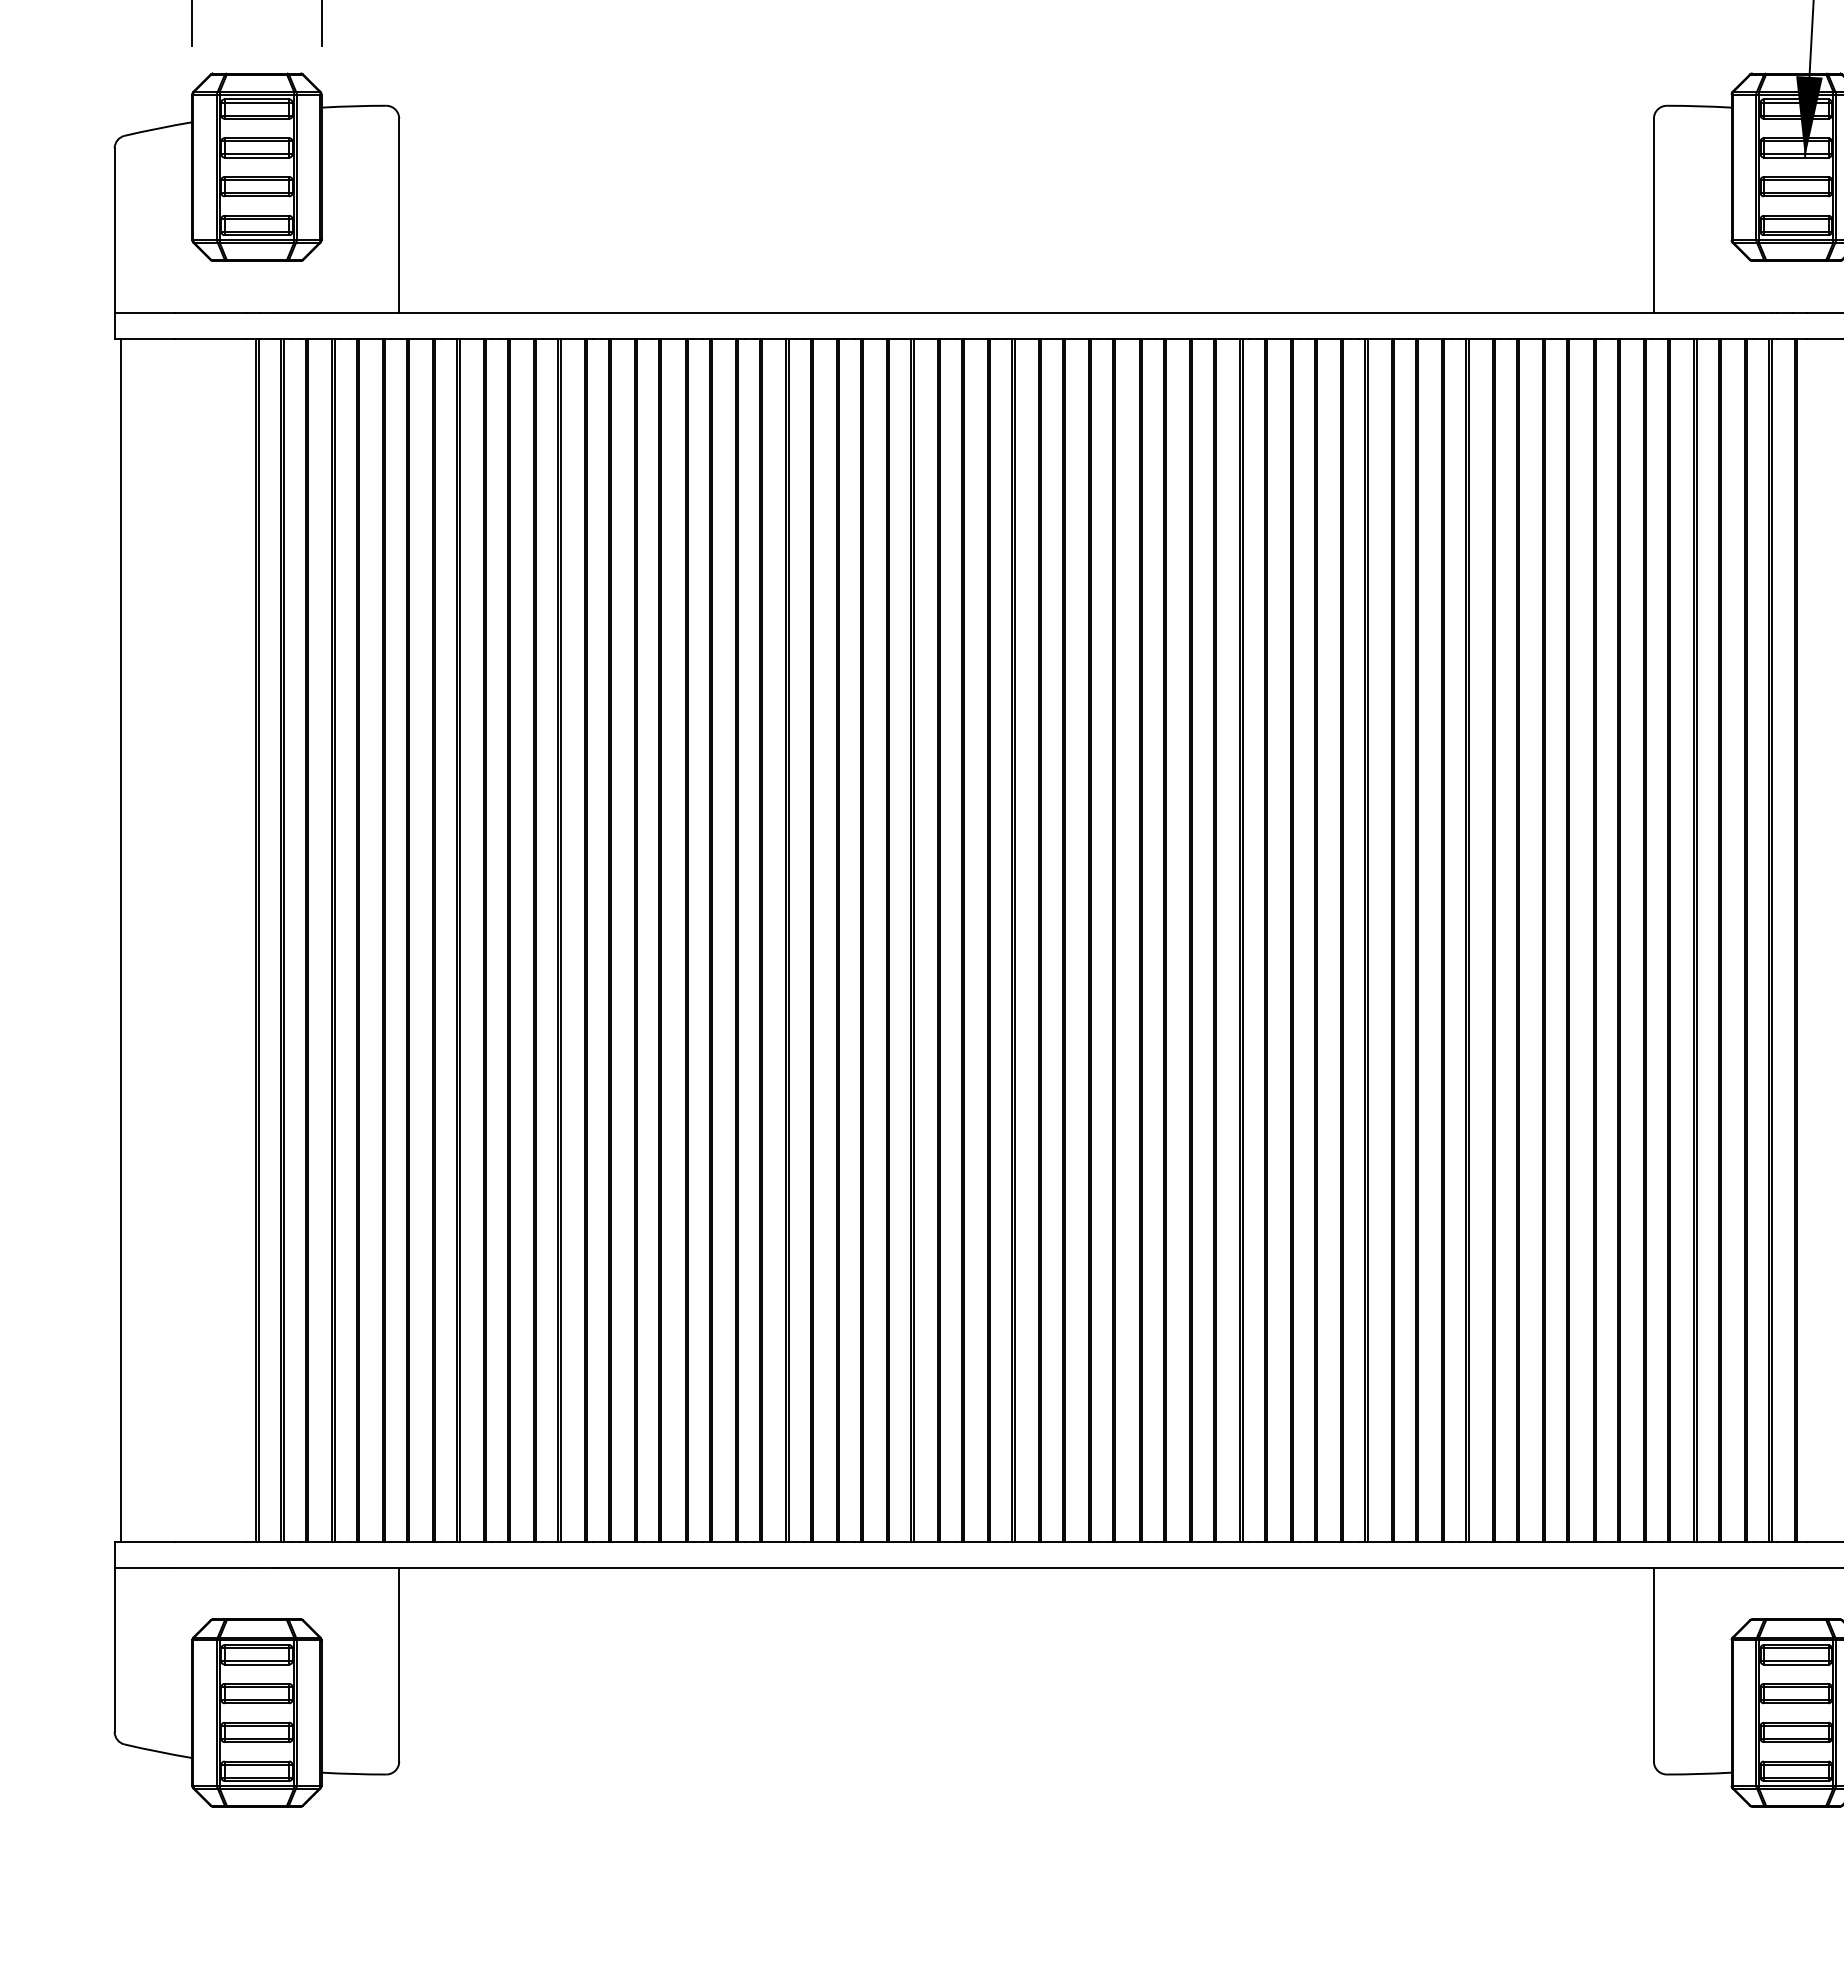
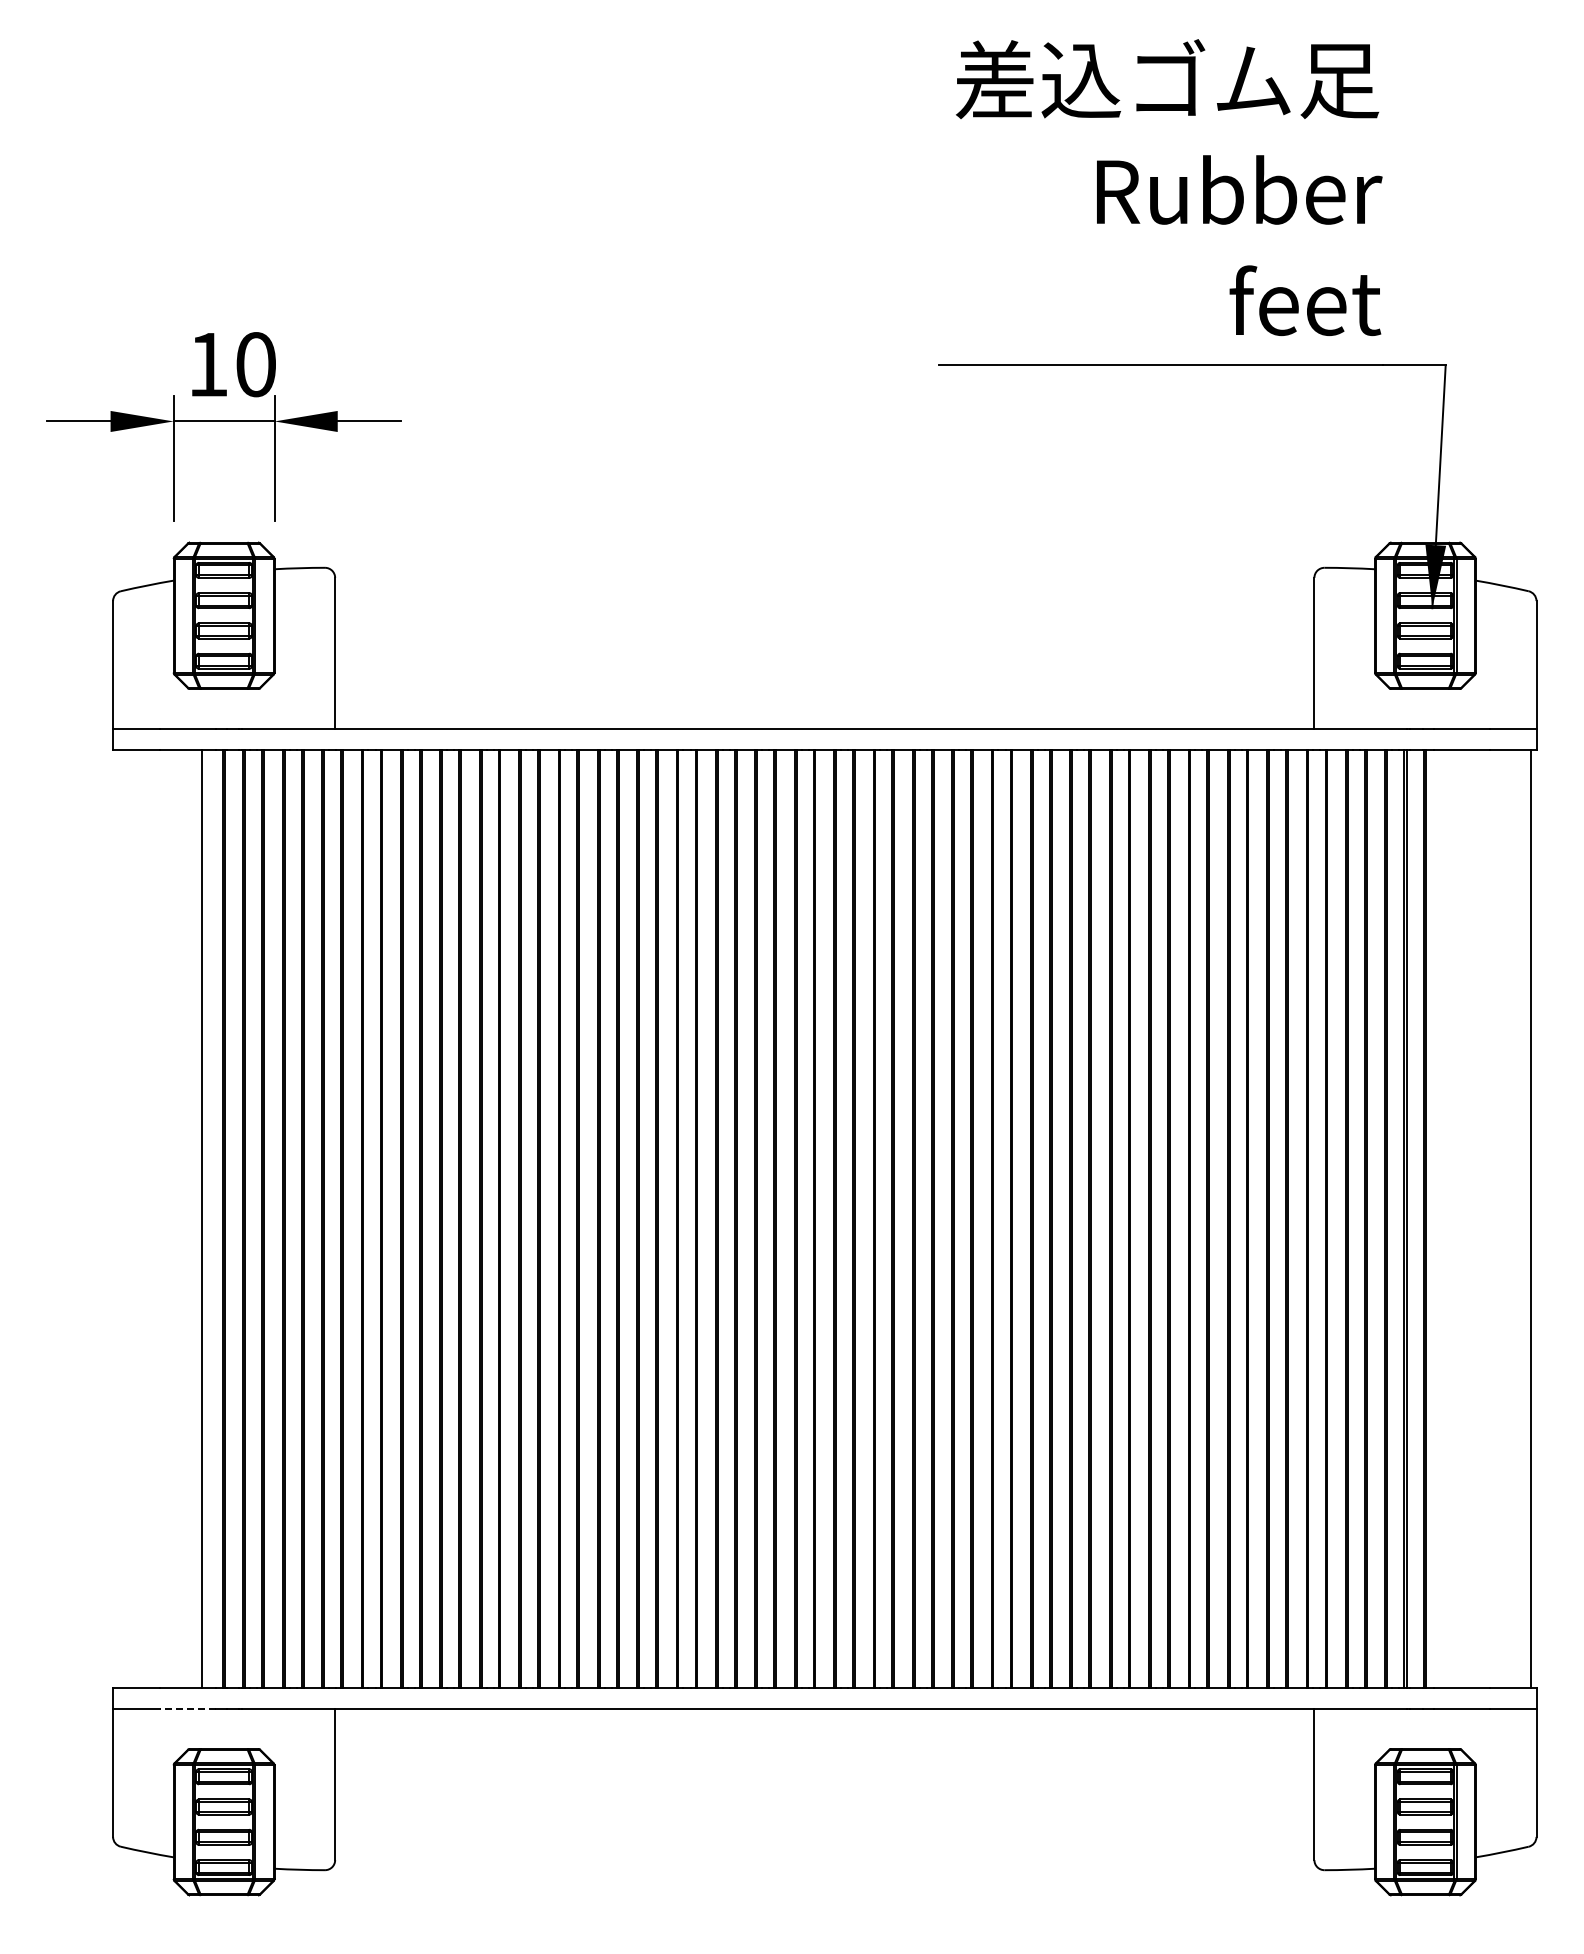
line: (121, 939) -> (202, 1218), moved
line: (210, 1567) -> (187, 1708), solid -> dashed

